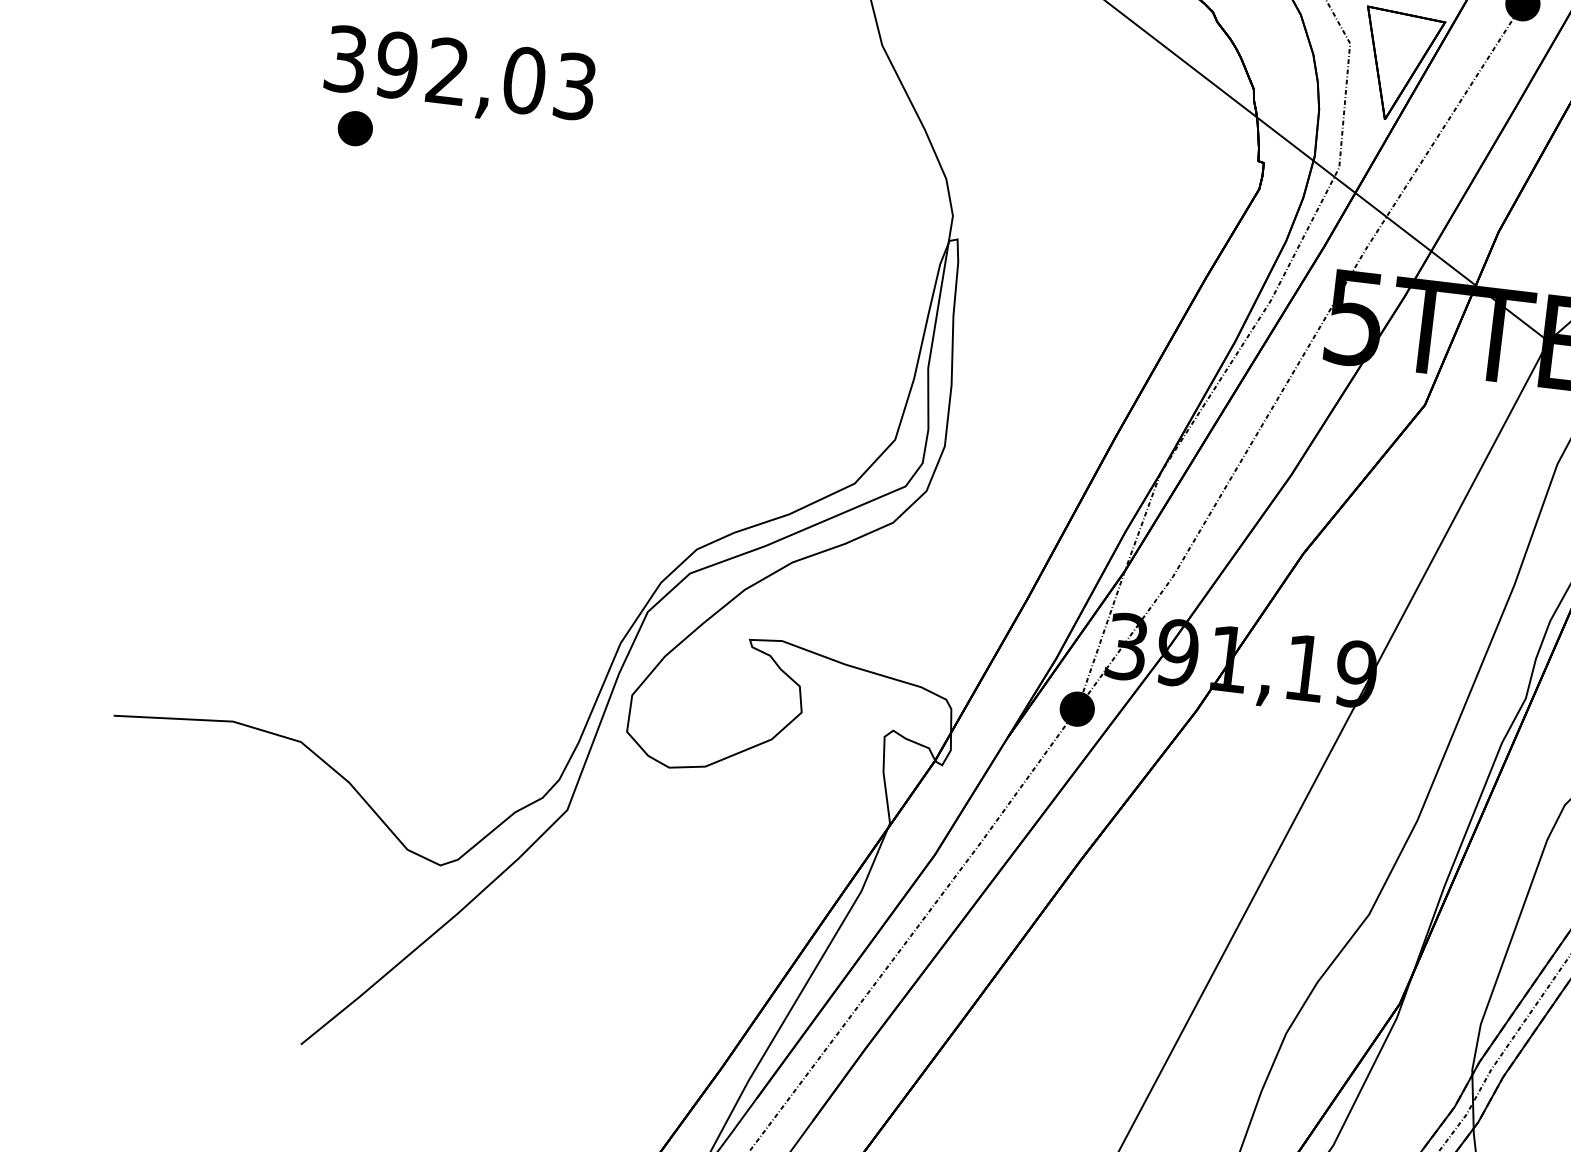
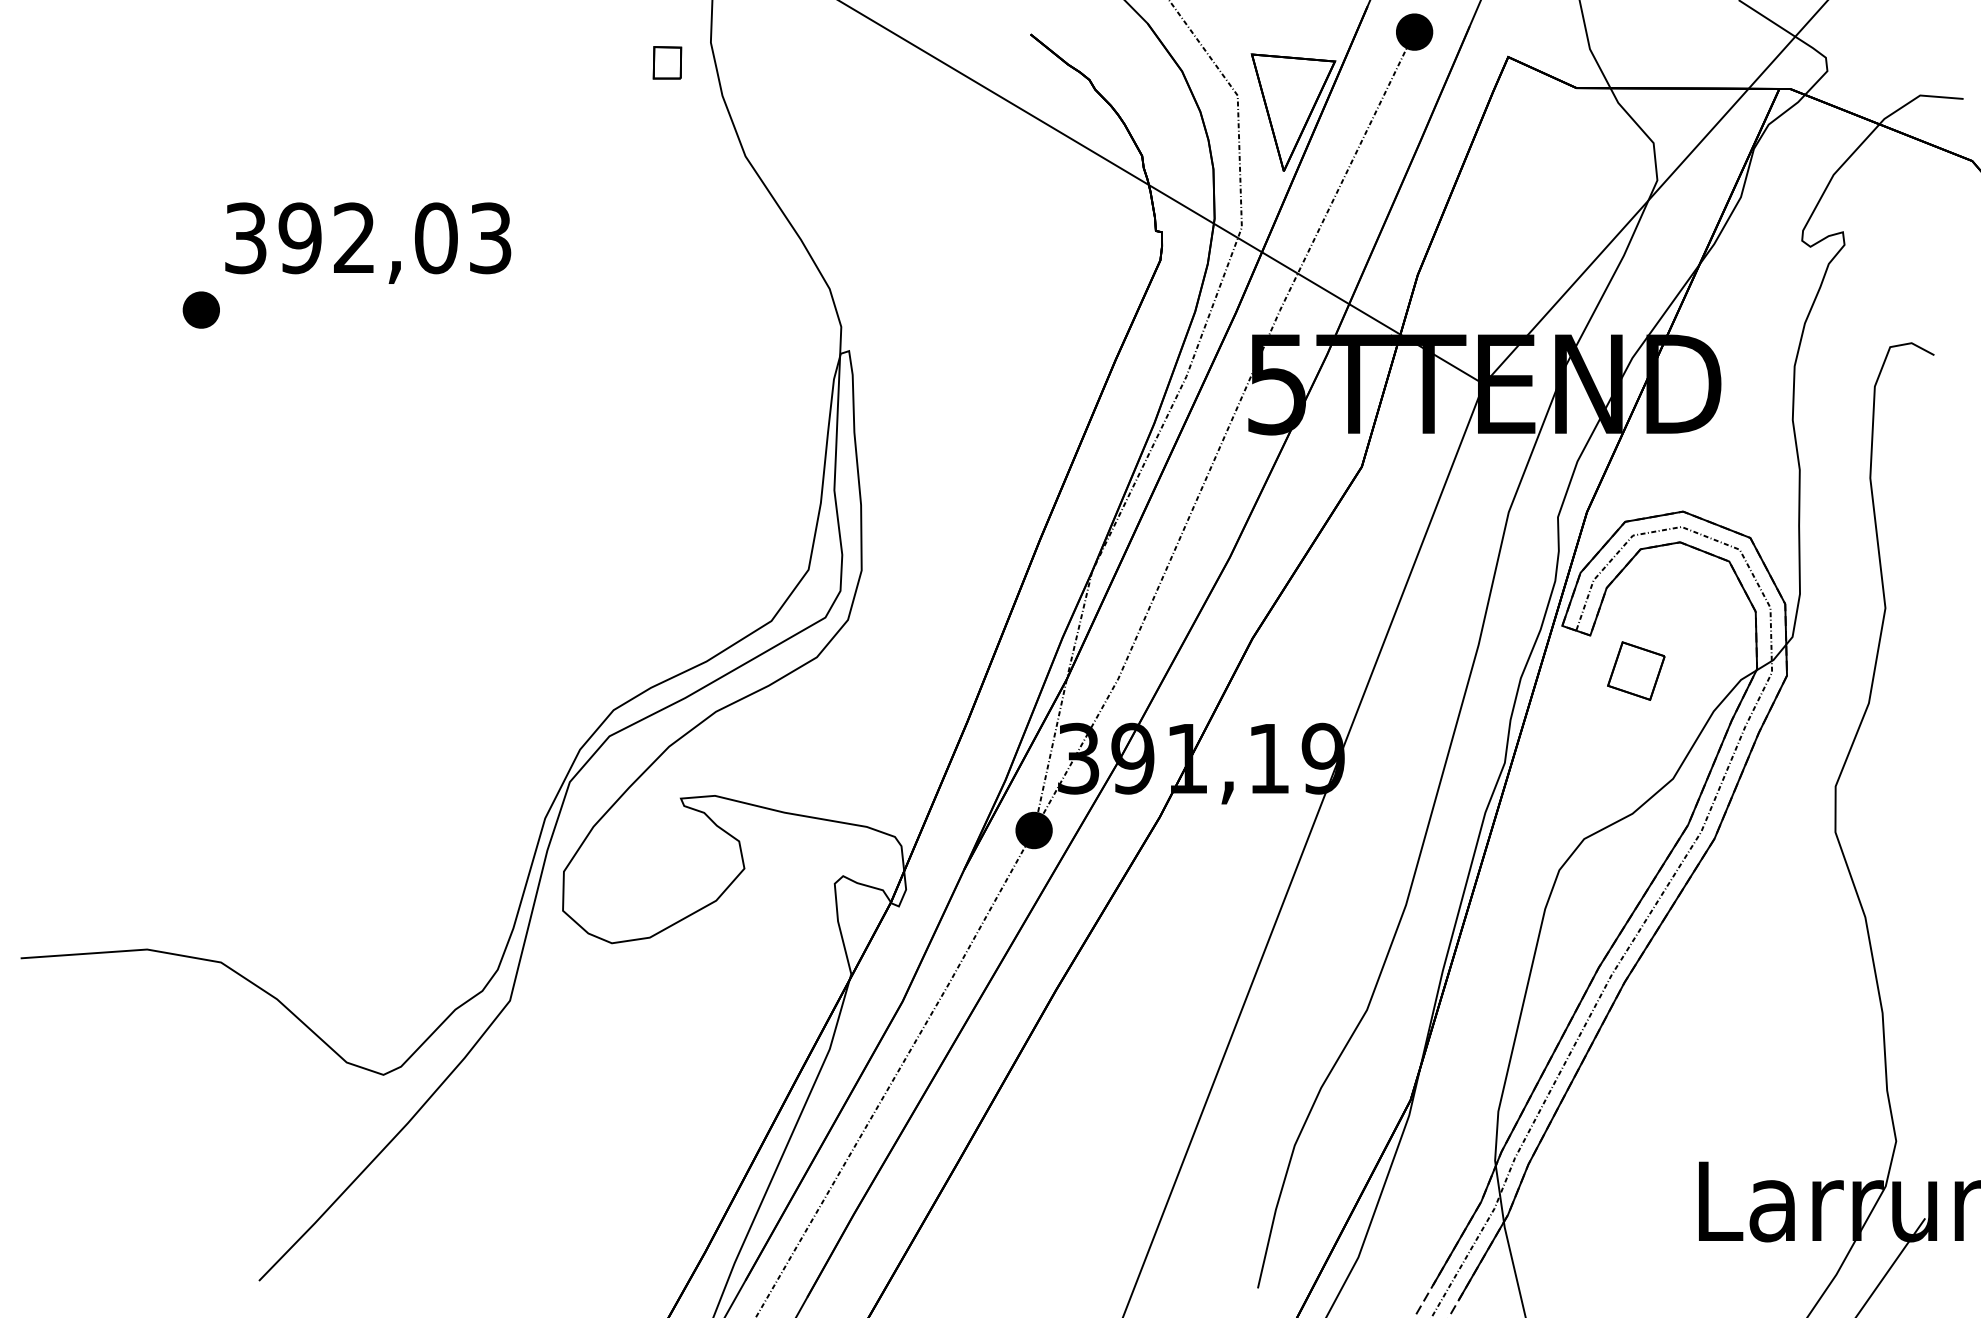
text: (460, 76) -> (368, 242), moved

